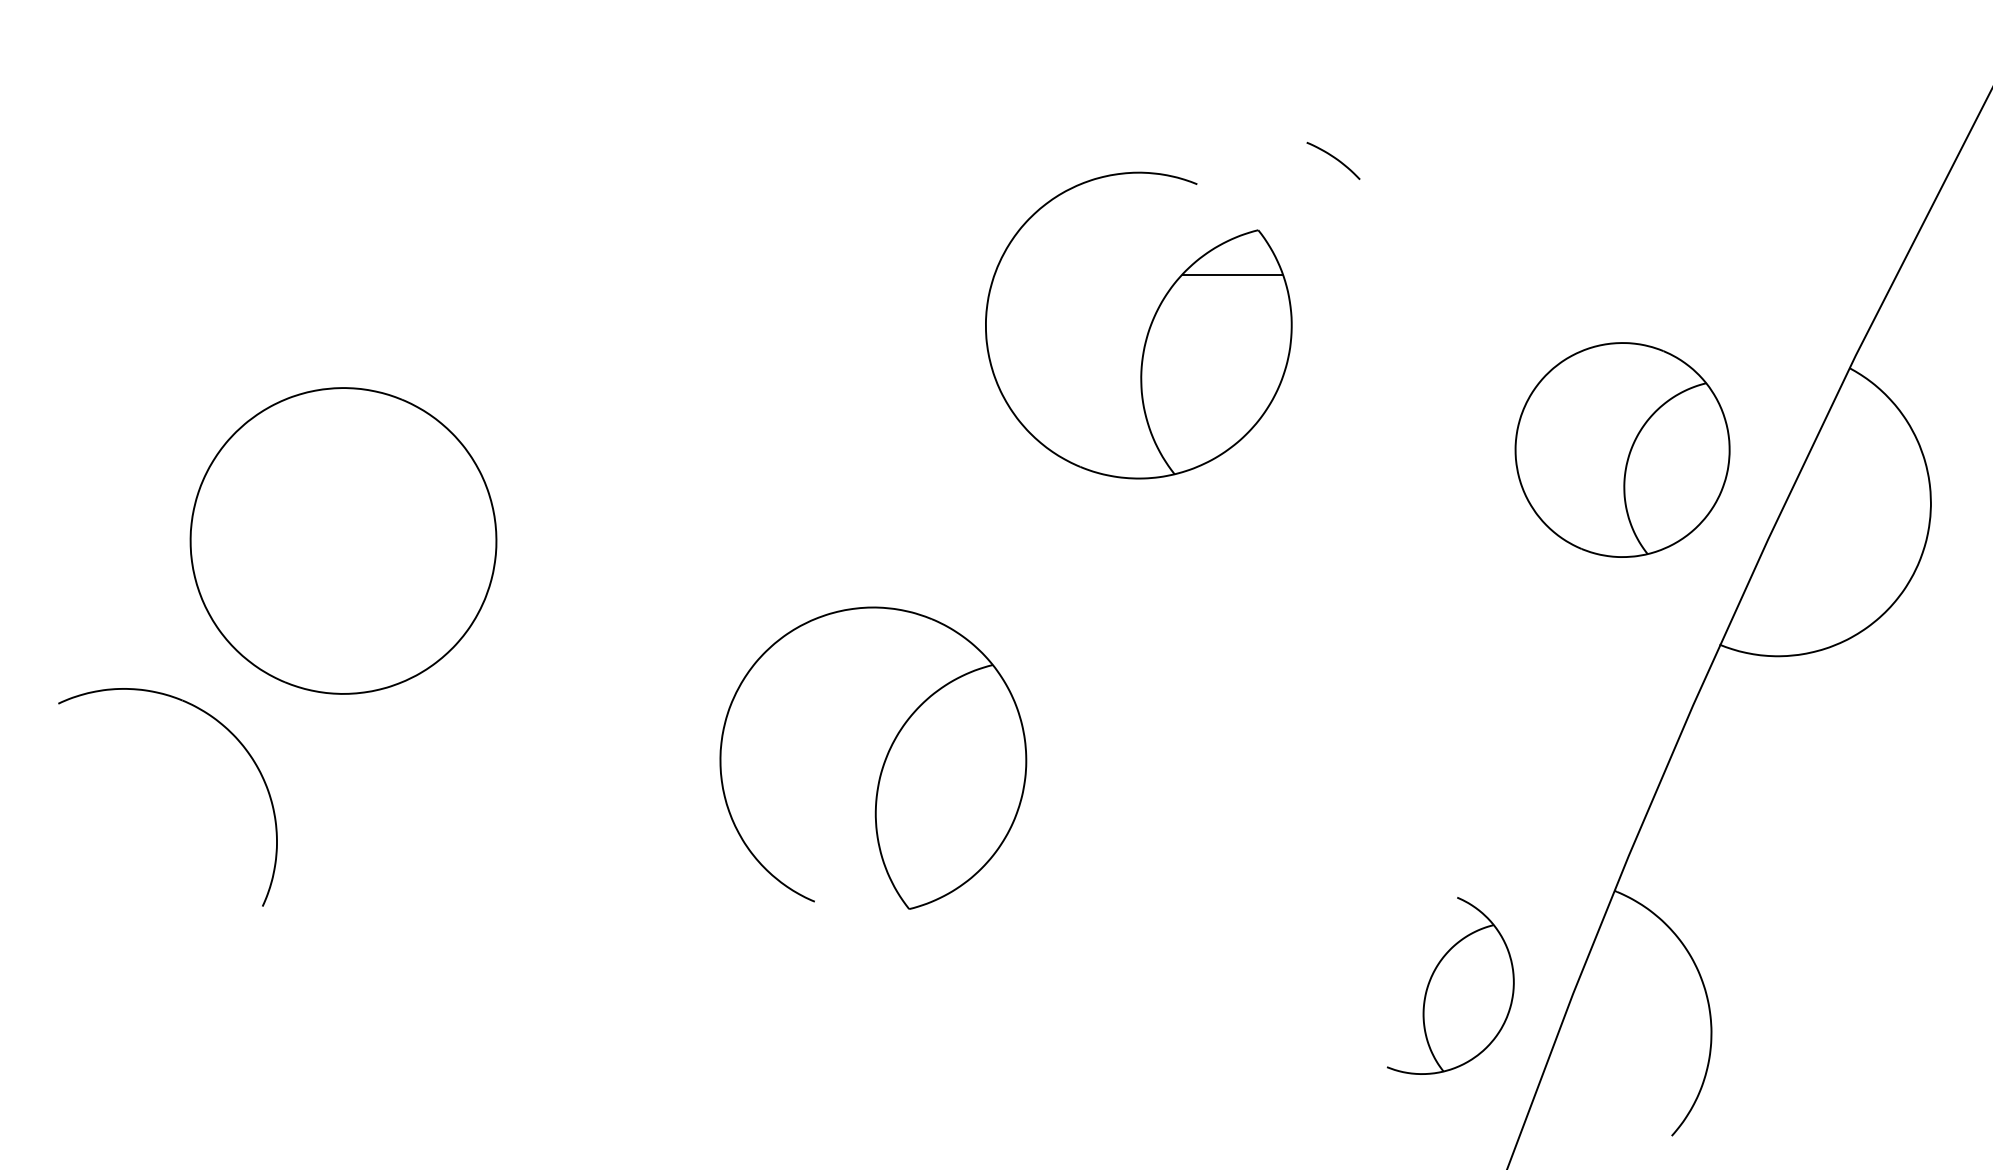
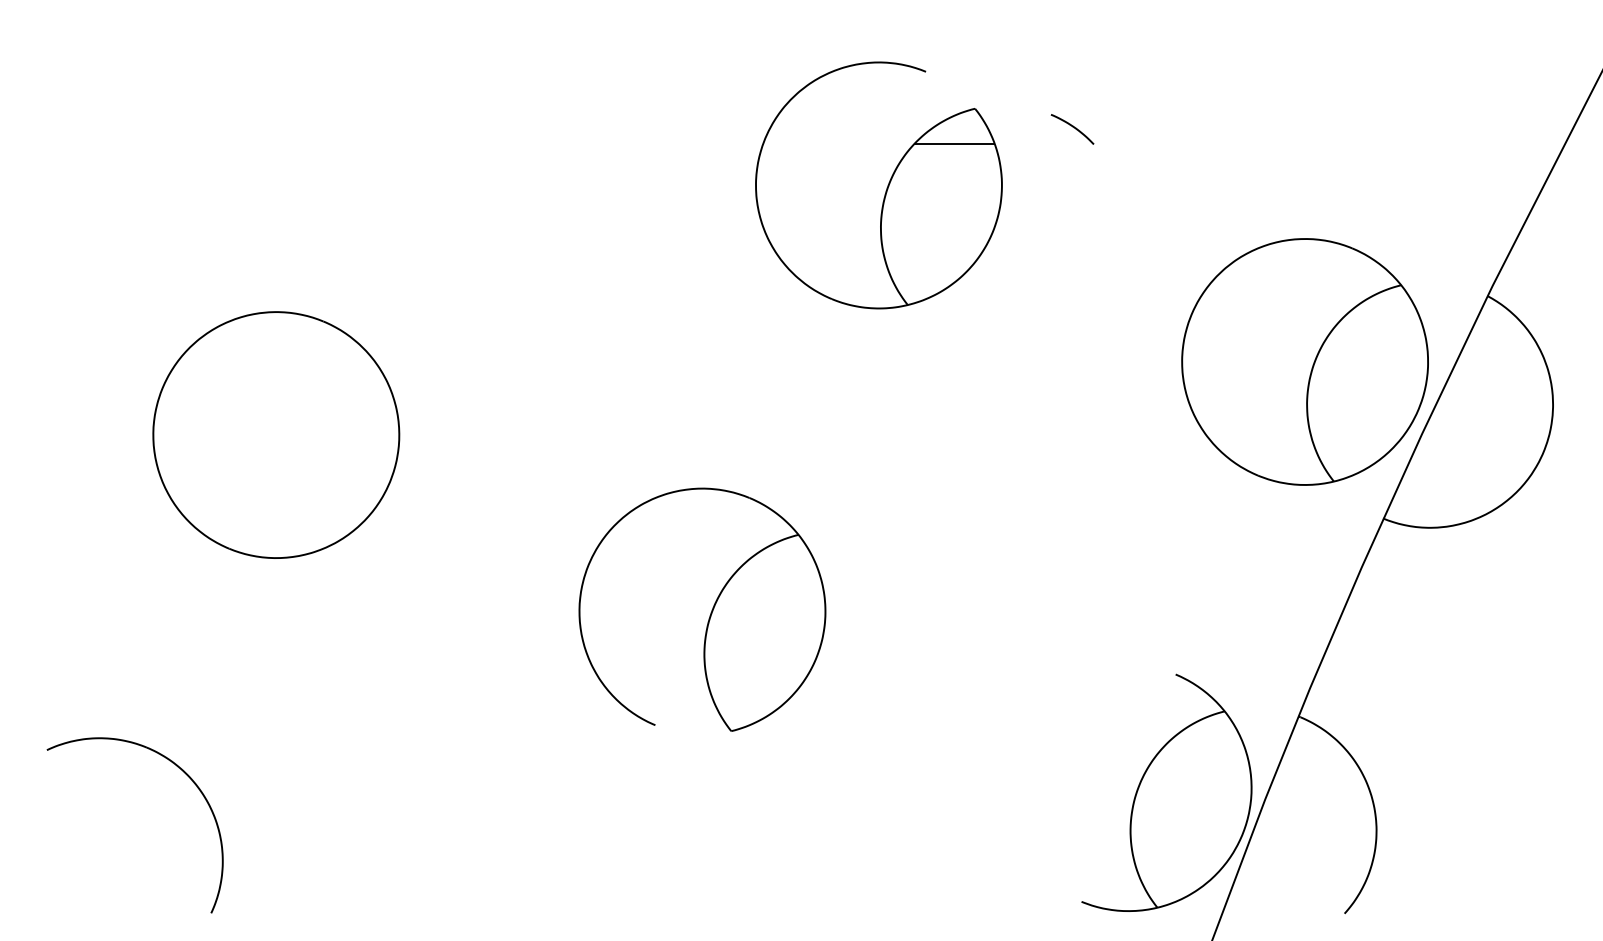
part: (1148, 328) -> (886, 187), moved
part: (1622, 449) -> (1304, 361), size x1.43
part: (230, 733) -> (185, 774), moved
part: (1450, 985) -> (1166, 792), size x1.67

